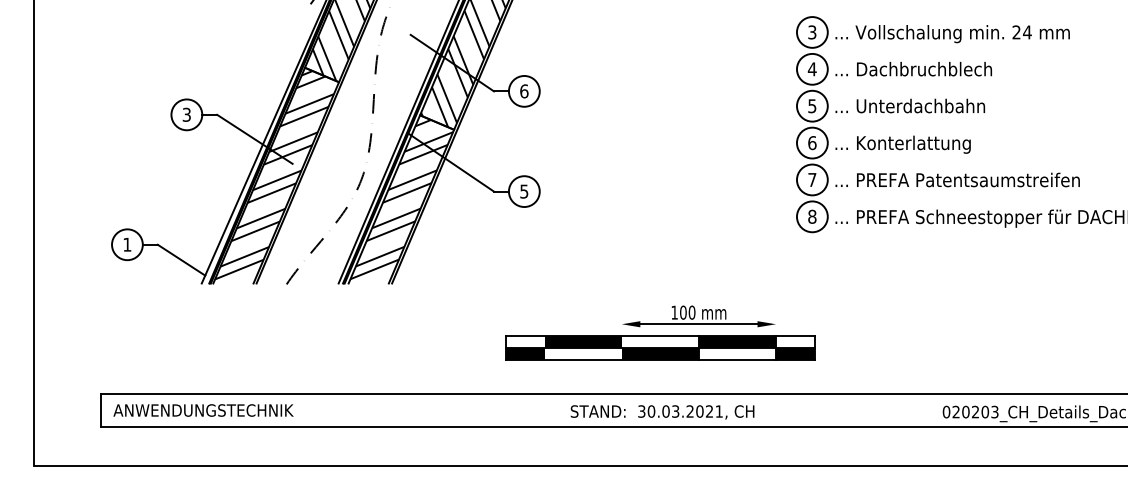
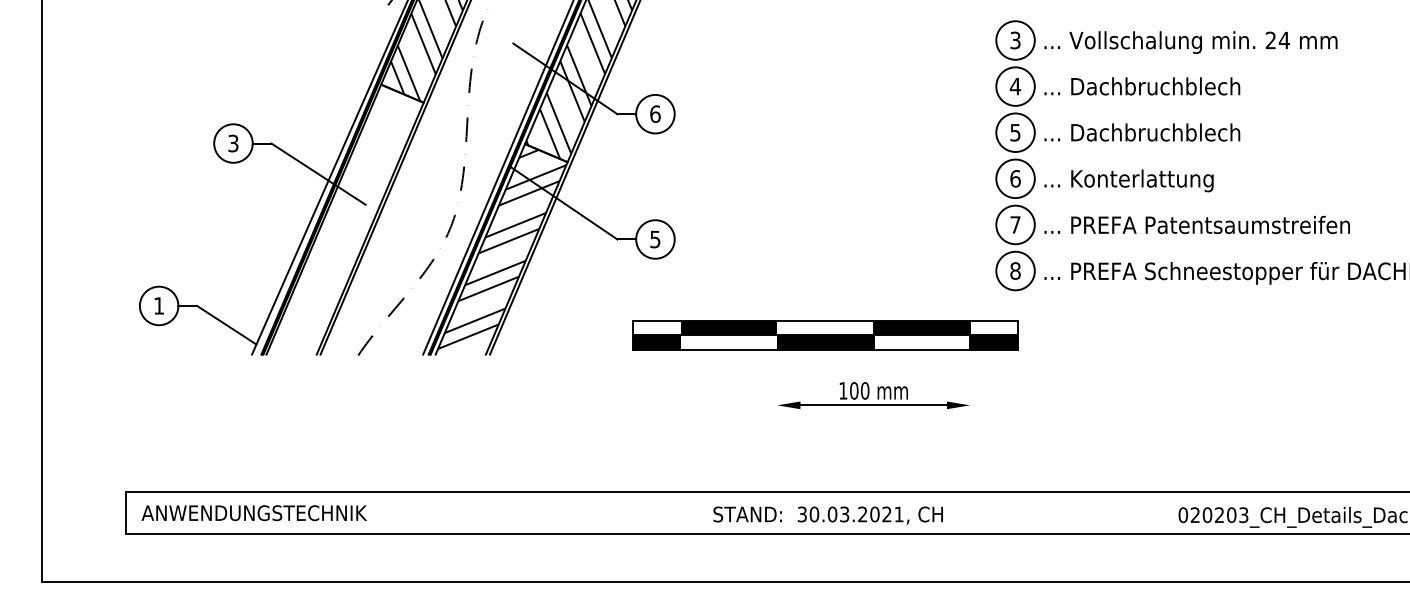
text: (924, 105) -> (1155, 131), ... Unterdachbahn -> ... Dachbruchblech
hatch: (274, 175) -> (343, 219), removed
part: (660, 347) -> (825, 334), moved

